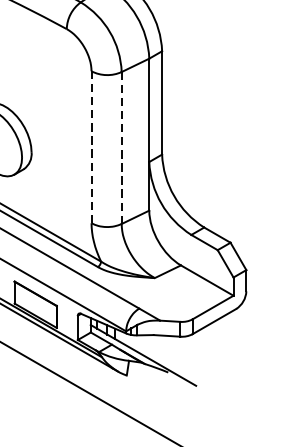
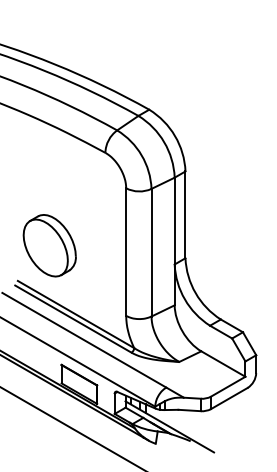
line: (91, 147) -> (126, 252), dashed -> solid
line: (121, 147) -> (151, 252), dashed -> solid

